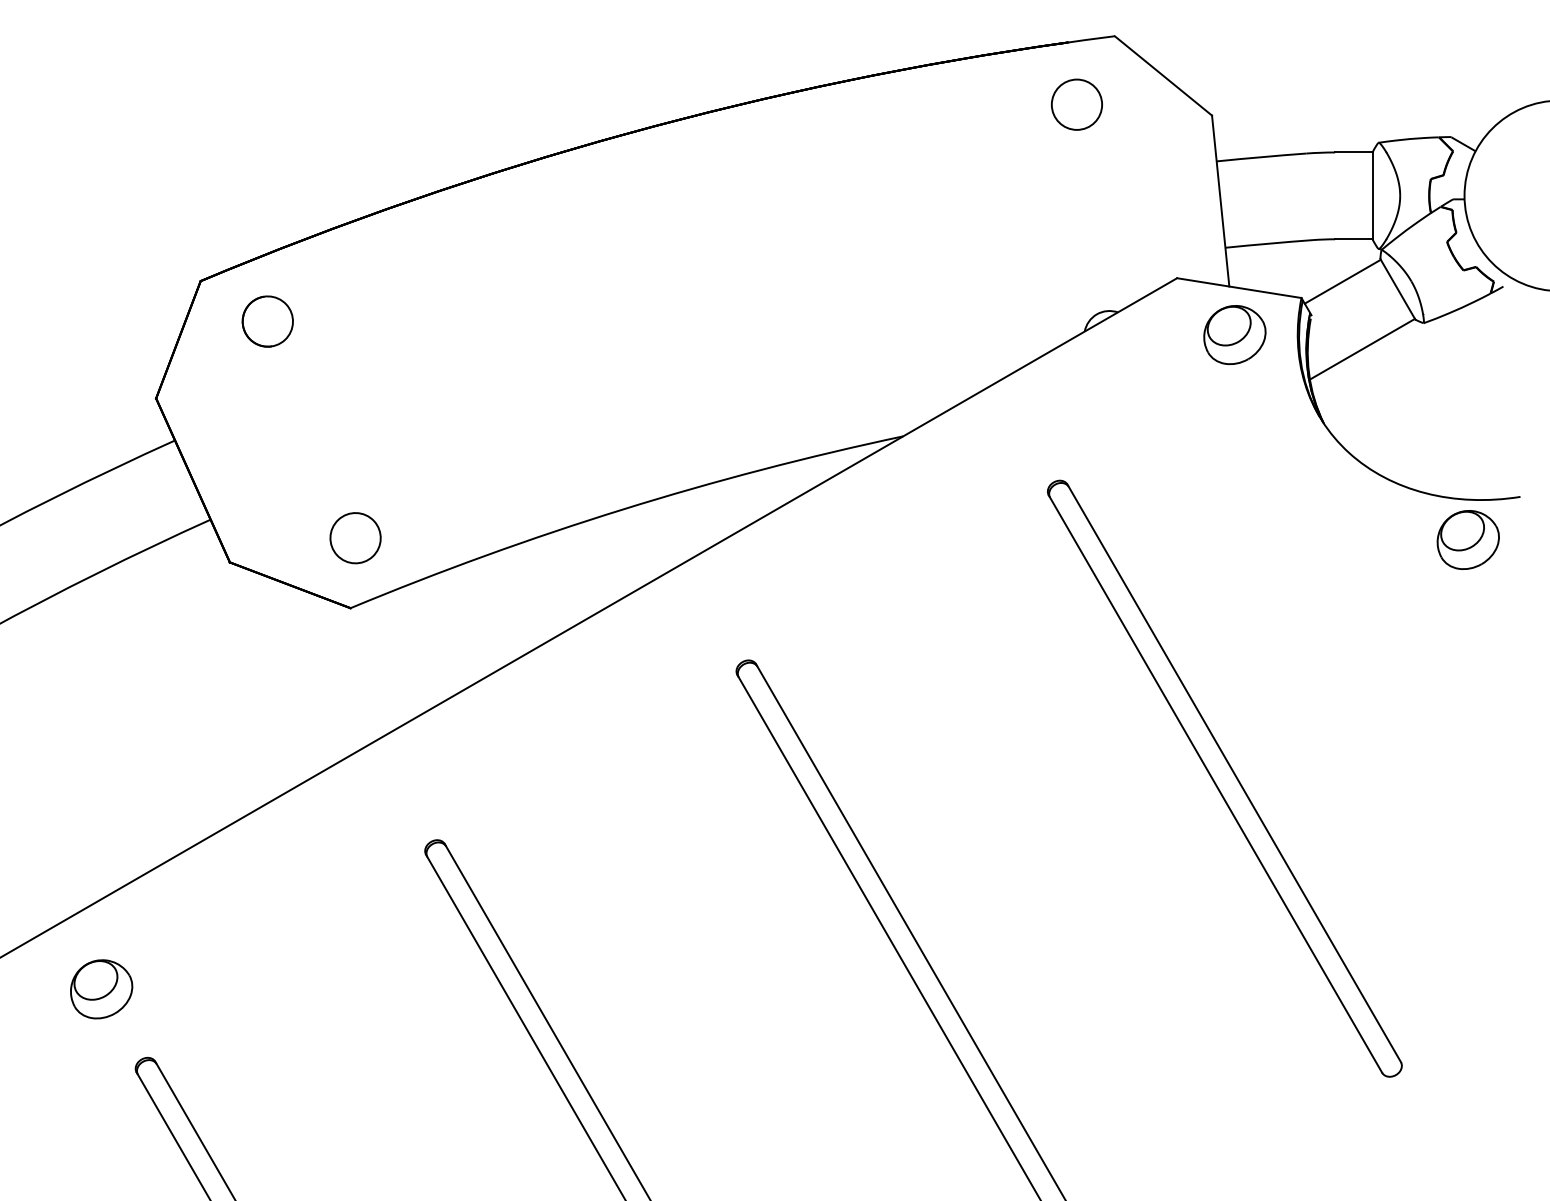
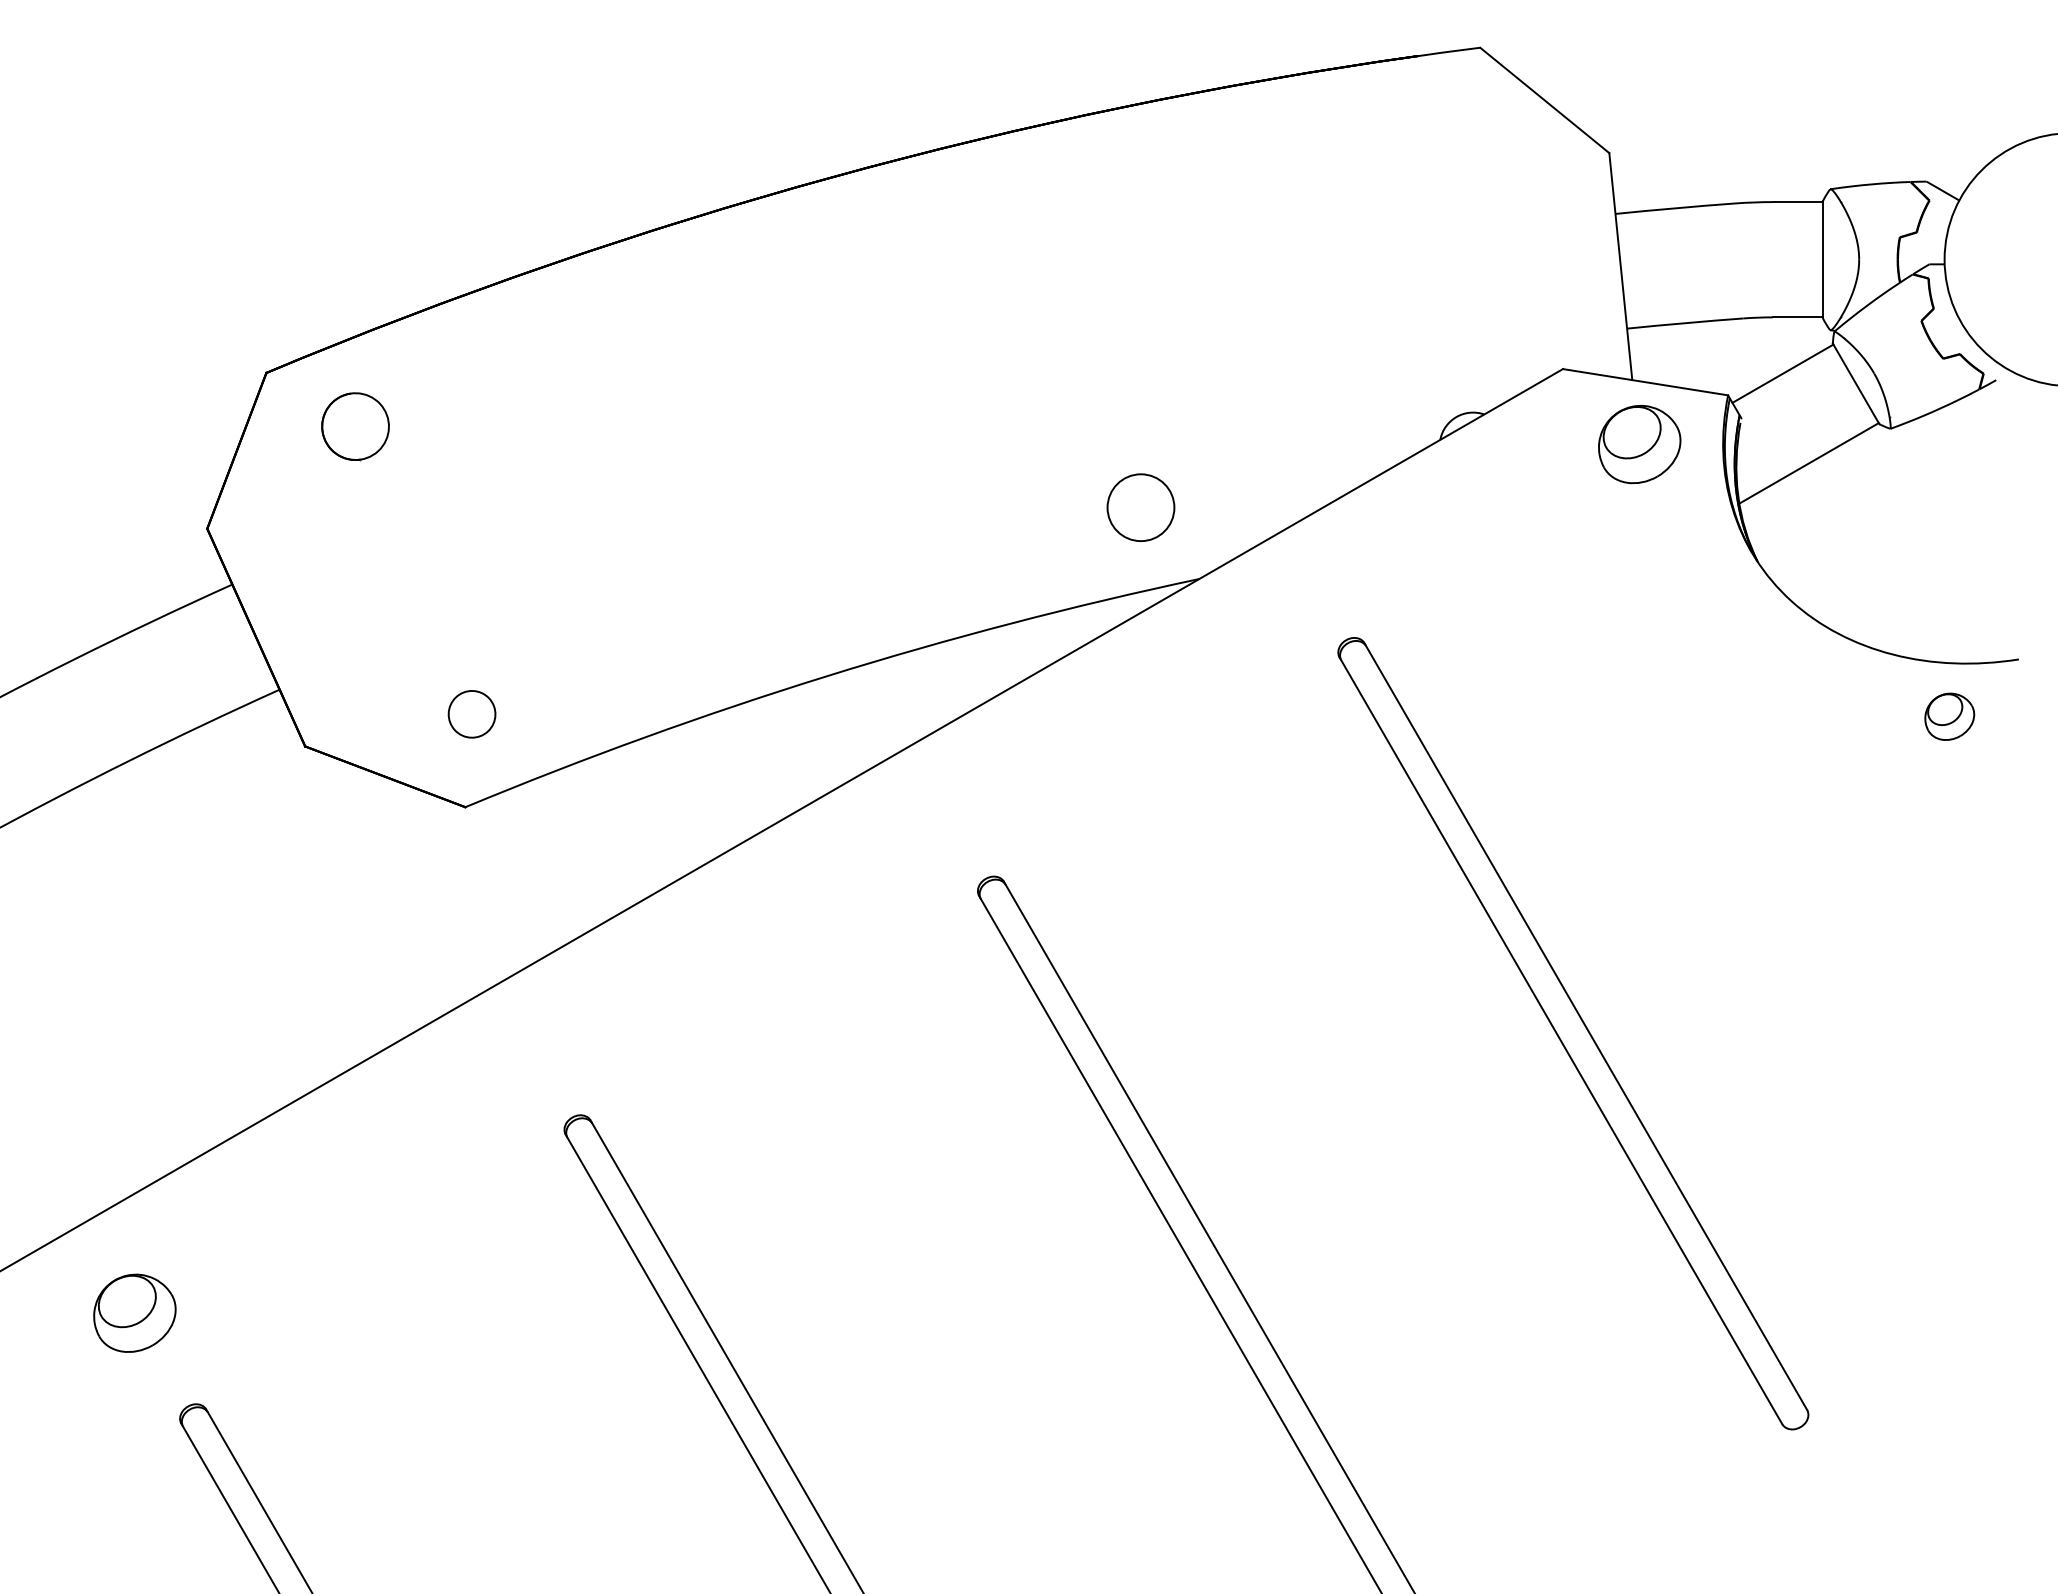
circle: (1076, 104) -> (1140, 507), moved
part: (355, 538) -> (471, 714), size x0.7
part: (1468, 539) -> (1949, 716), size x0.6
part: (1224, 778) -> (1573, 1033), moved

